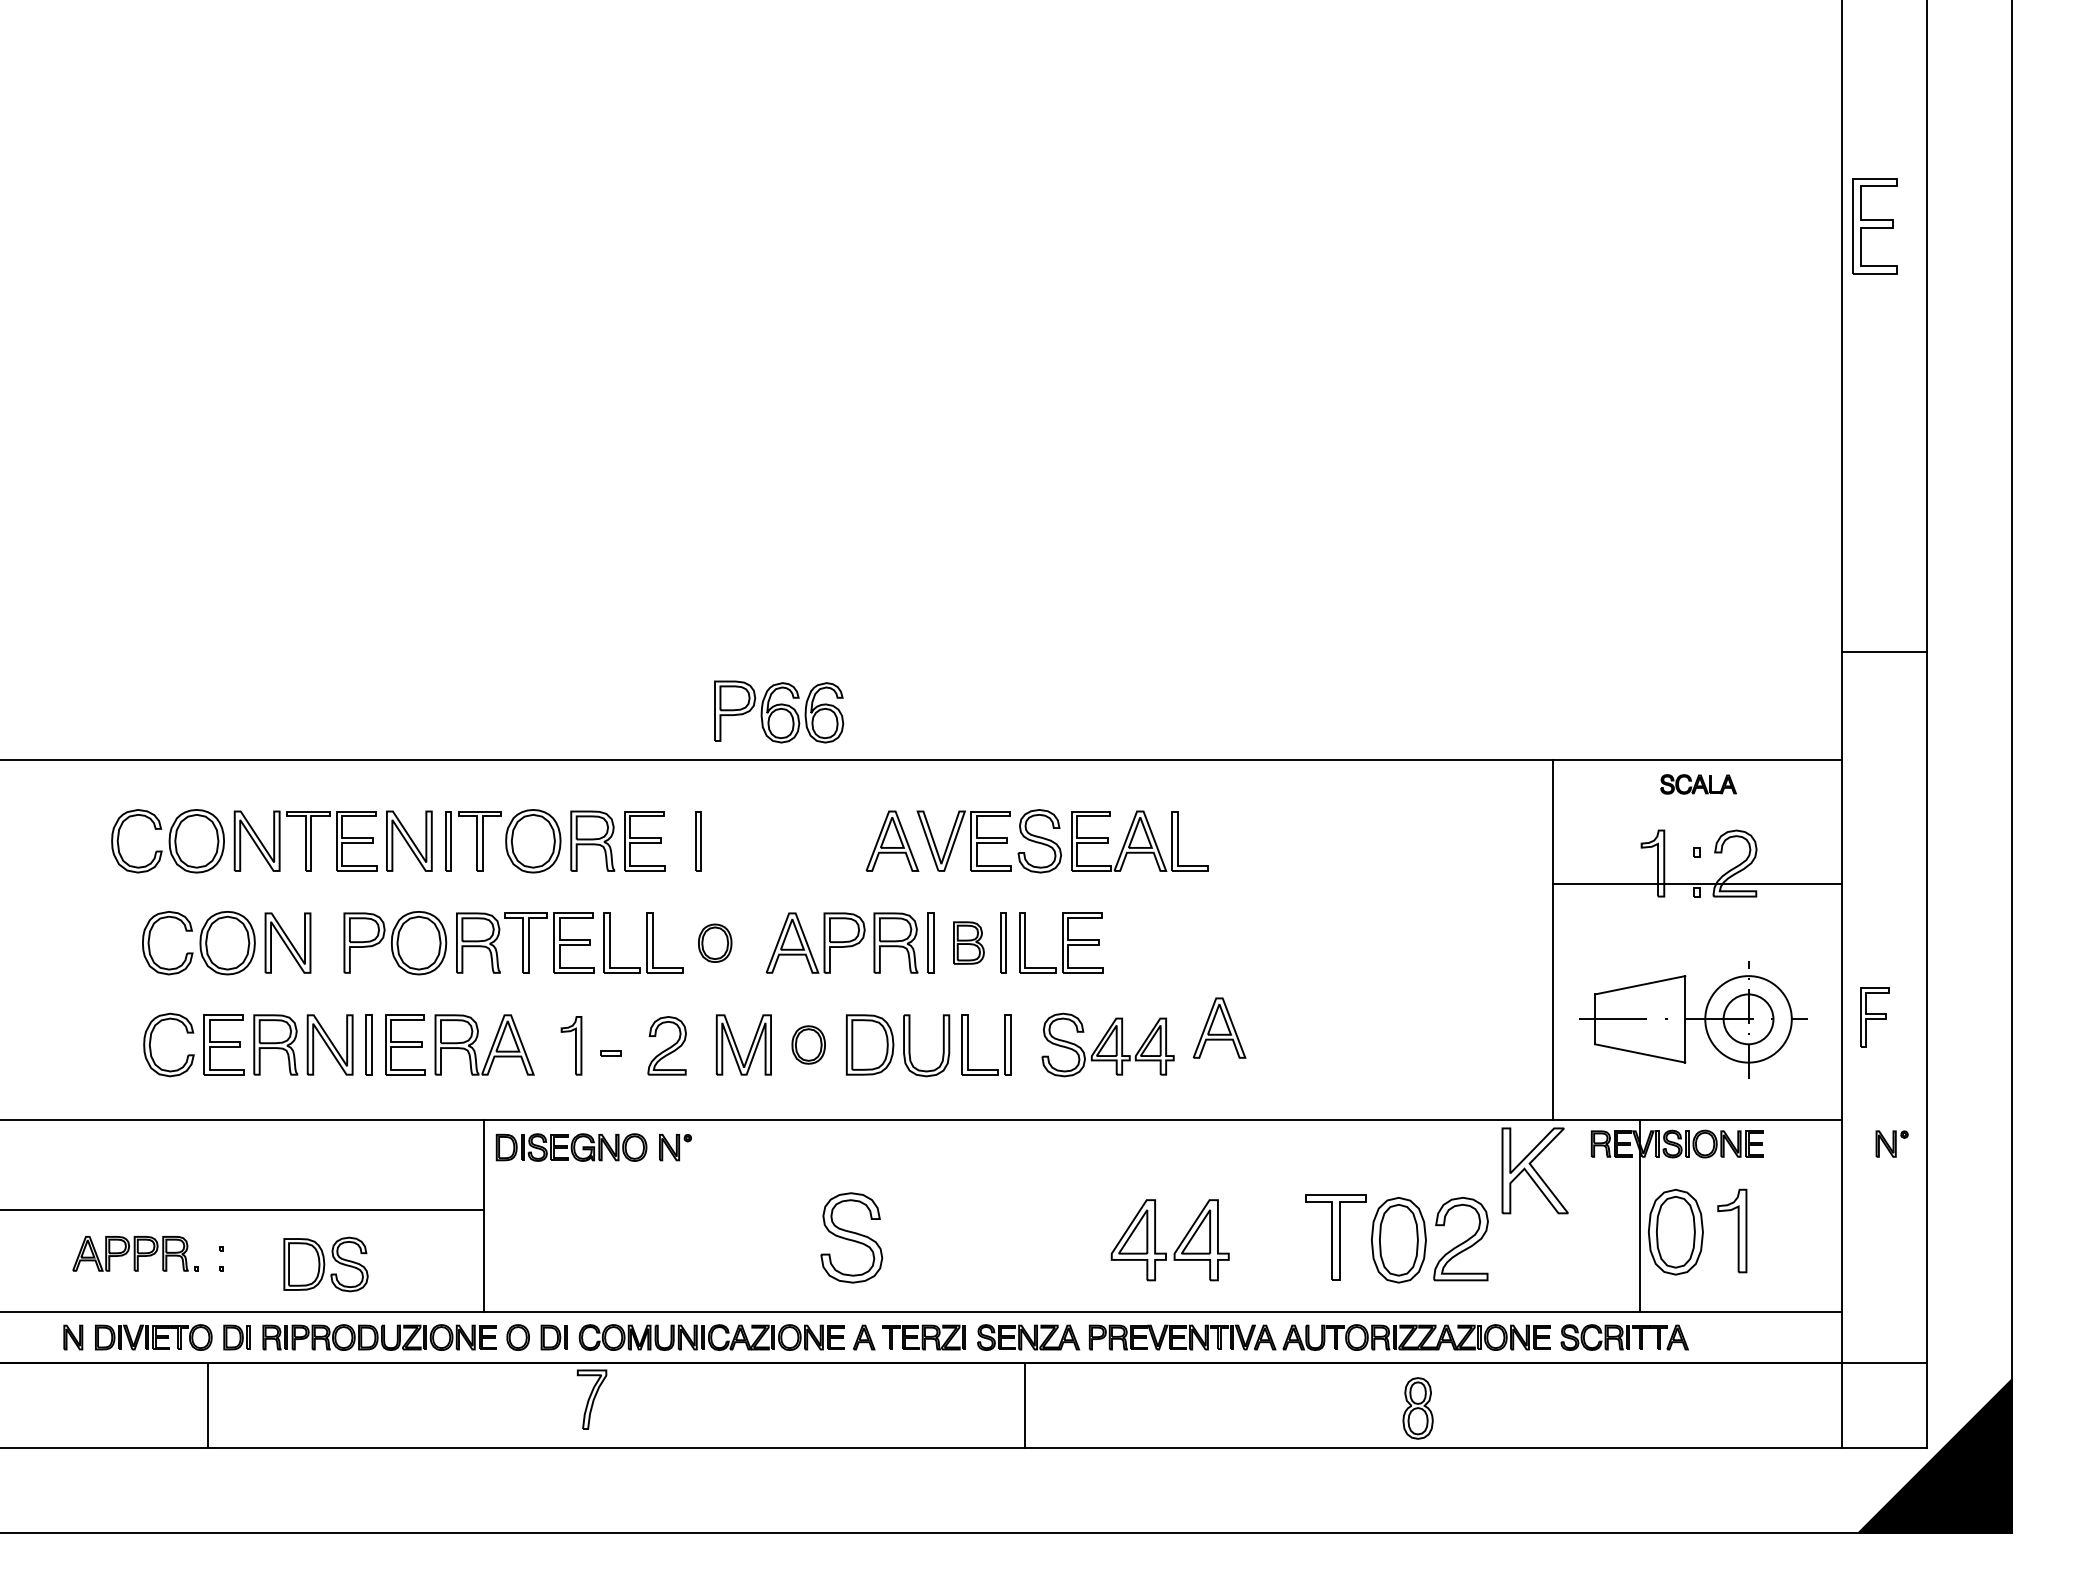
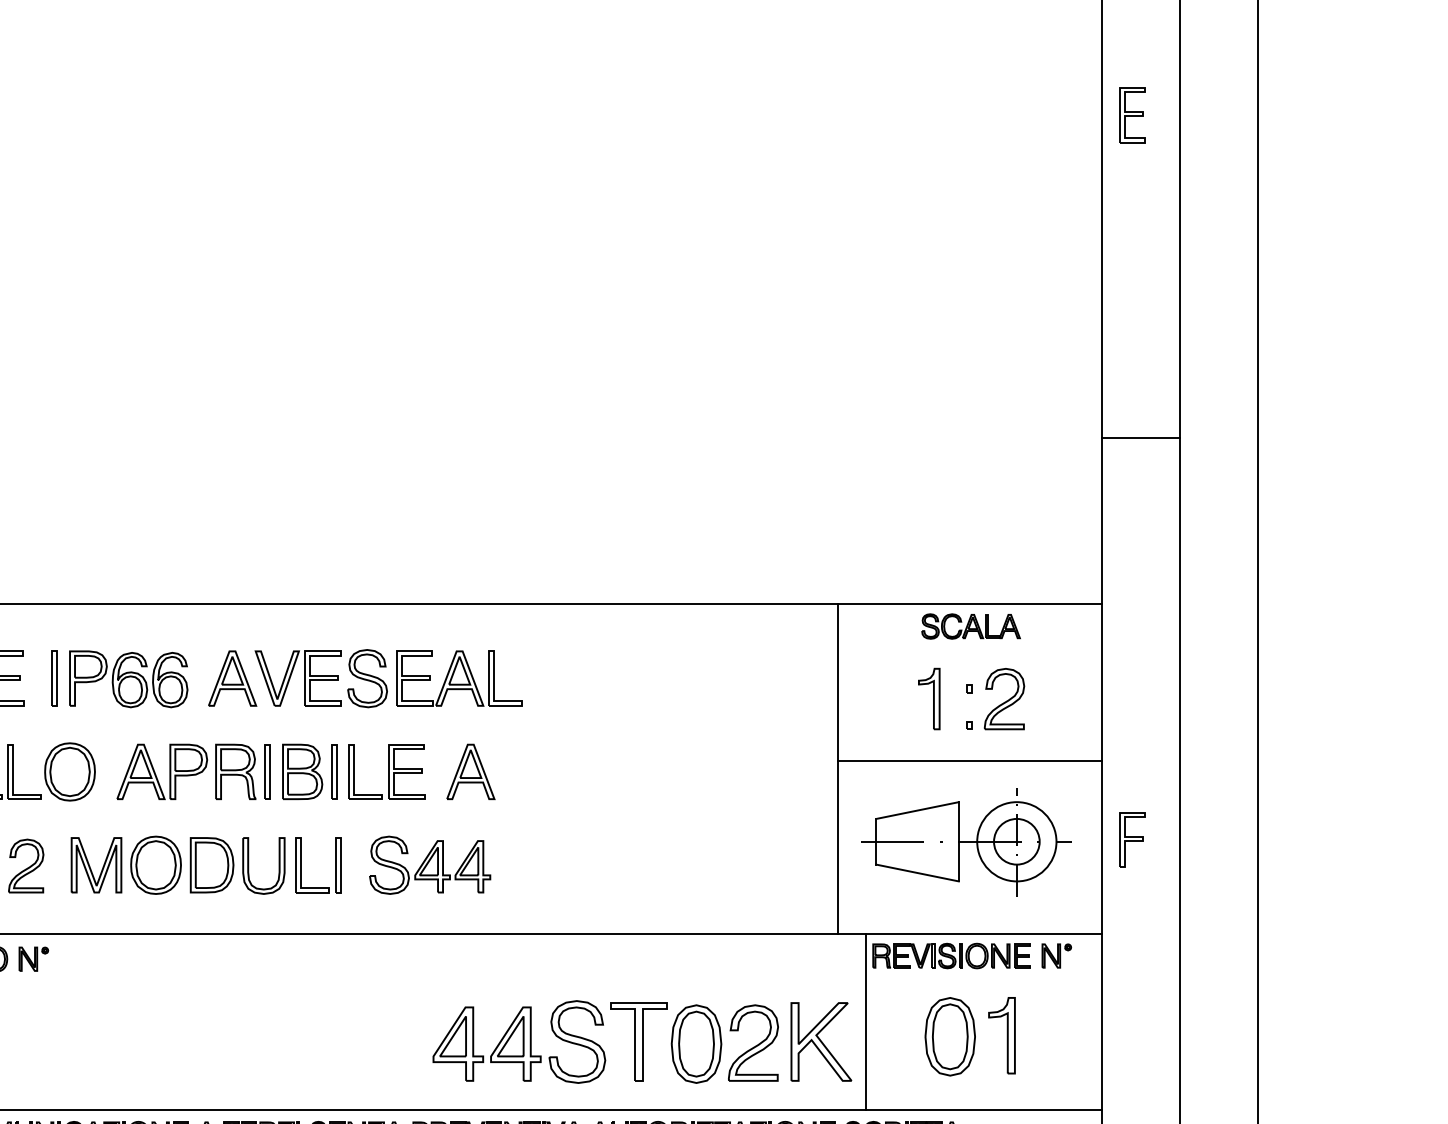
part: (1874, 226) -> (1132, 115), size x0.62
line: (1883, 651) -> (1140, 437), moved
part: (779, 711) -> (129, 678), moved
part: (1698, 784) -> (971, 626), size x1.43
line: (1697, 883) -> (970, 761), moved
part: (968, 942) -> (302, 771), size x1.43
part: (715, 943) -> (70, 772), size x1.67
part: (1219, 1027) -> (470, 771), moved
part: (808, 1044) -> (155, 864), size x1.67
part: (1891, 1143) -> (1056, 955), moved
part: (1534, 1170) -> (820, 1041), moved
line: (1639, 1215) -> (865, 1021), moved
part: (851, 1237) -> (577, 1041), moved

